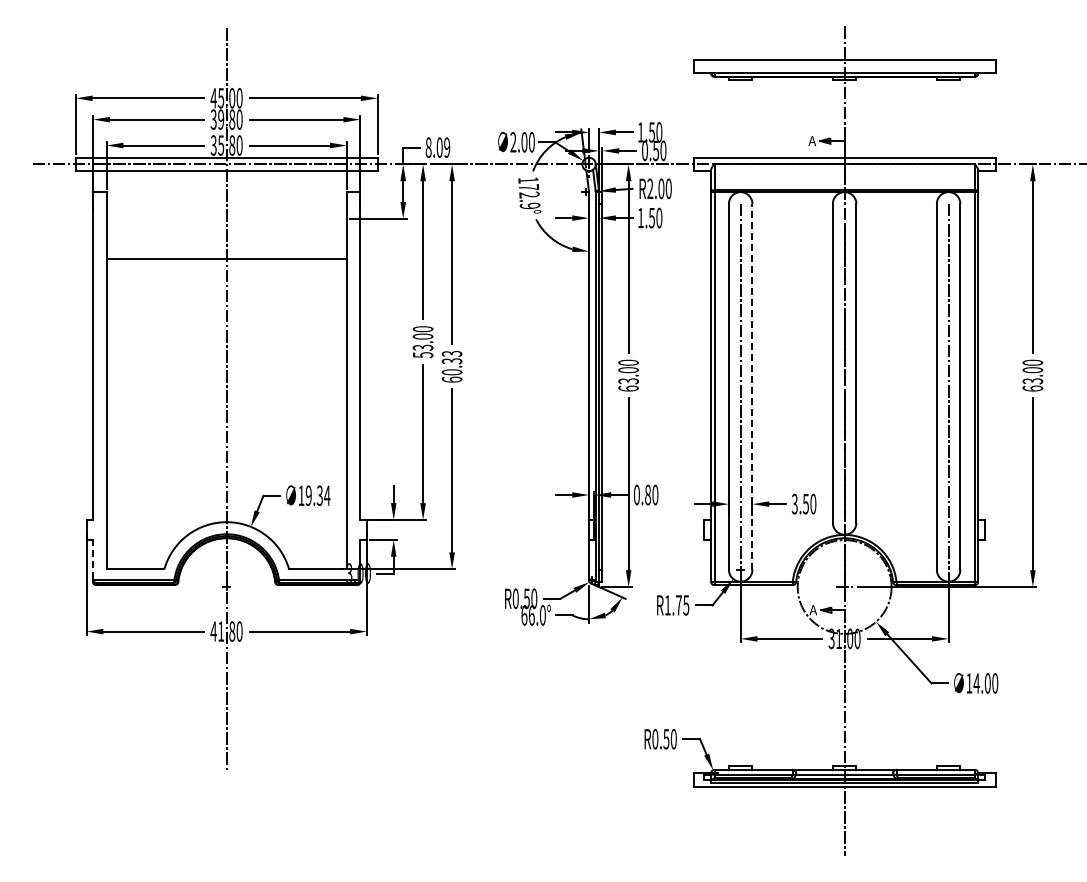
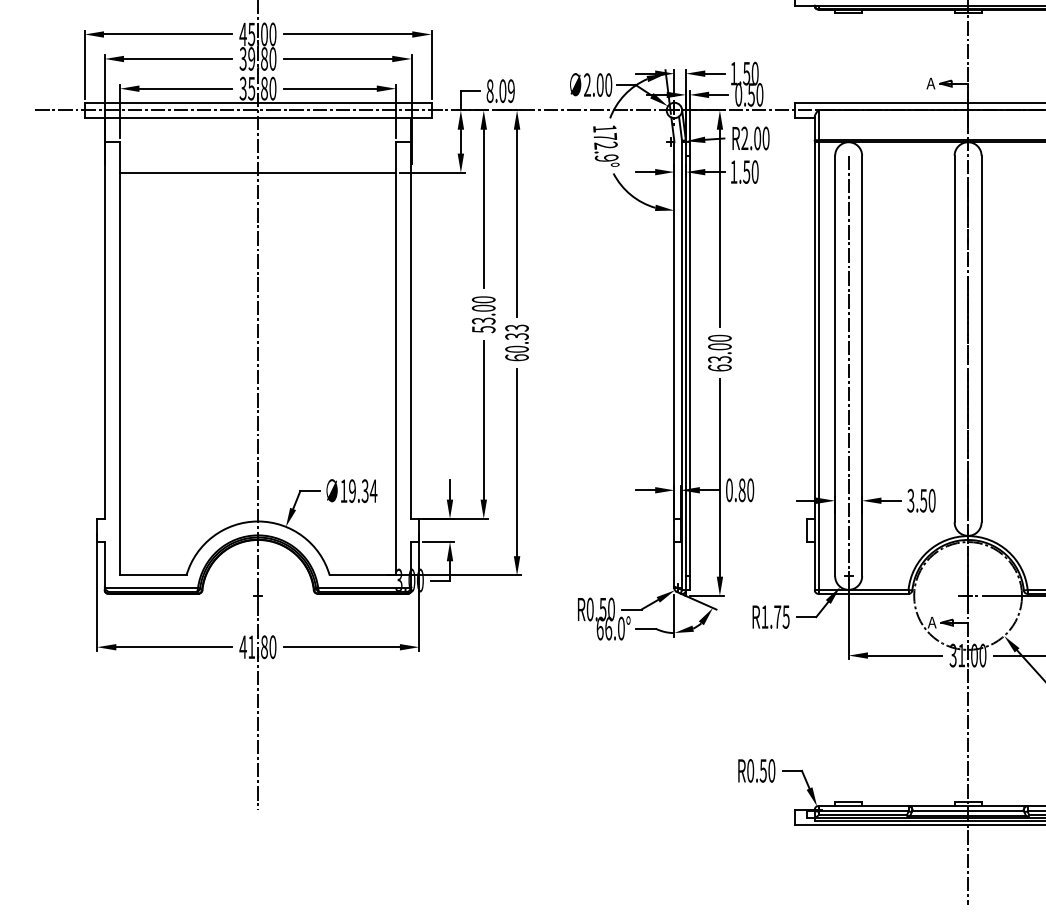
line: (226, 258) -> (257, 172), moved
line: (752, 386) -> (862, 365), dashed -> solid
line: (93, 558) -> (105, 563), dashed -> solid

